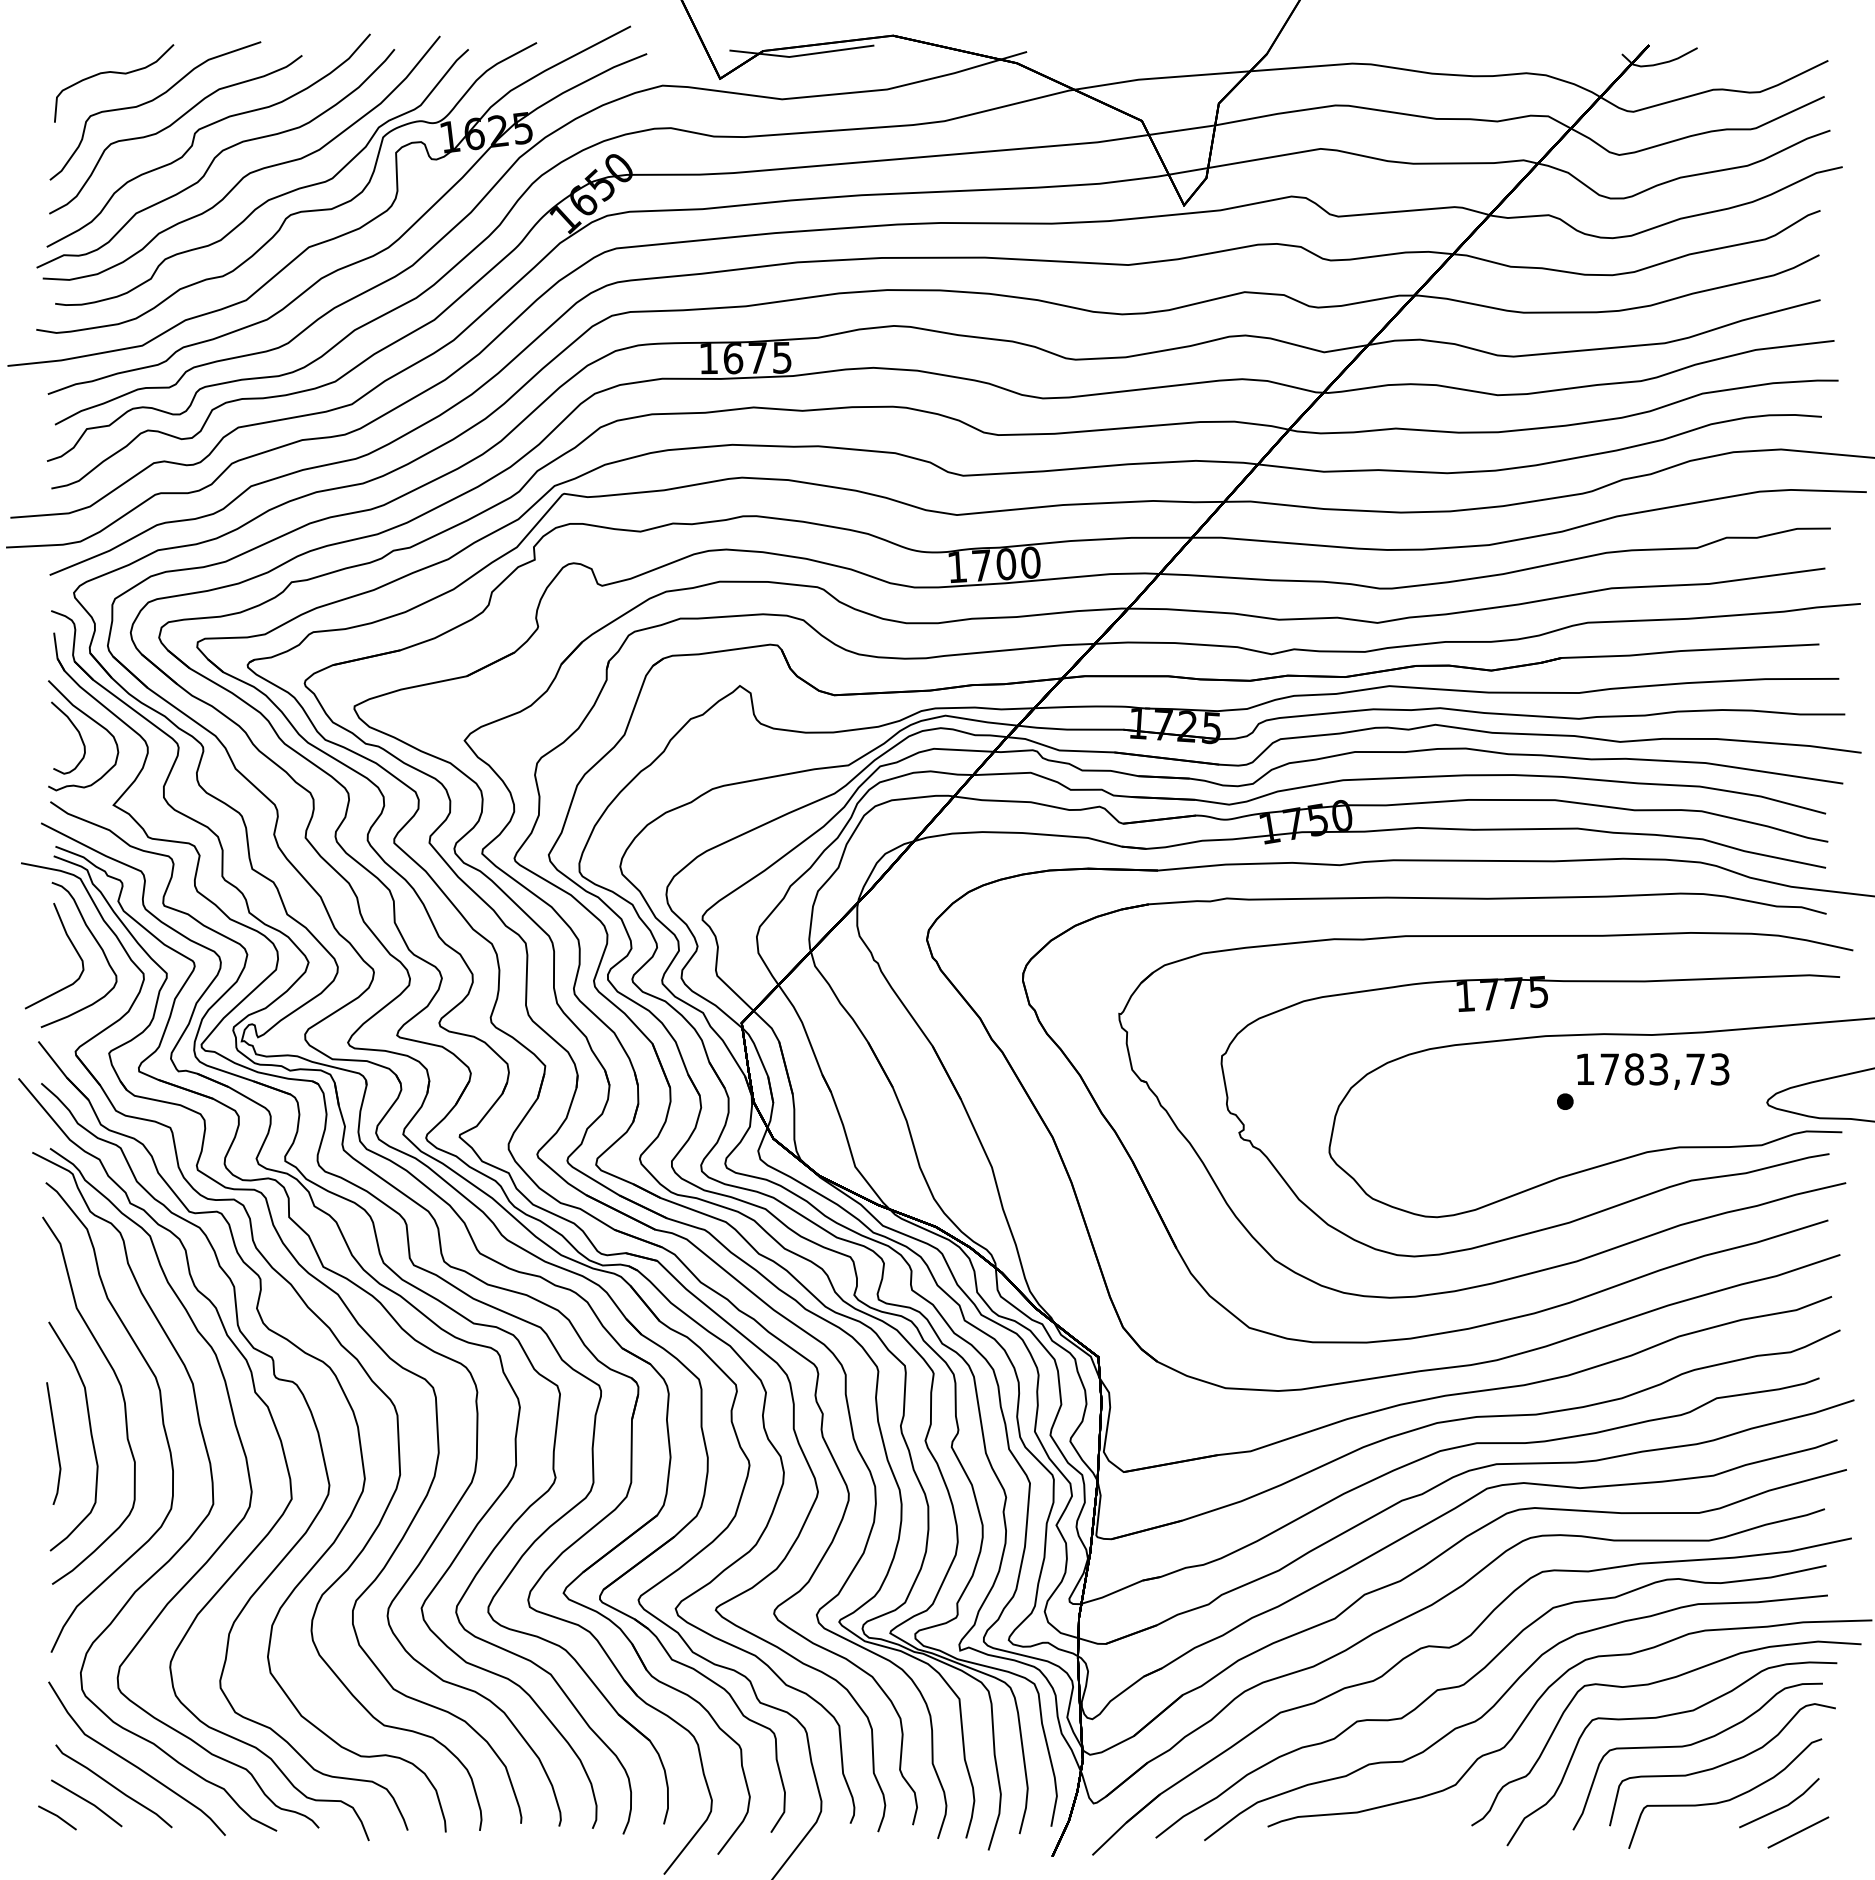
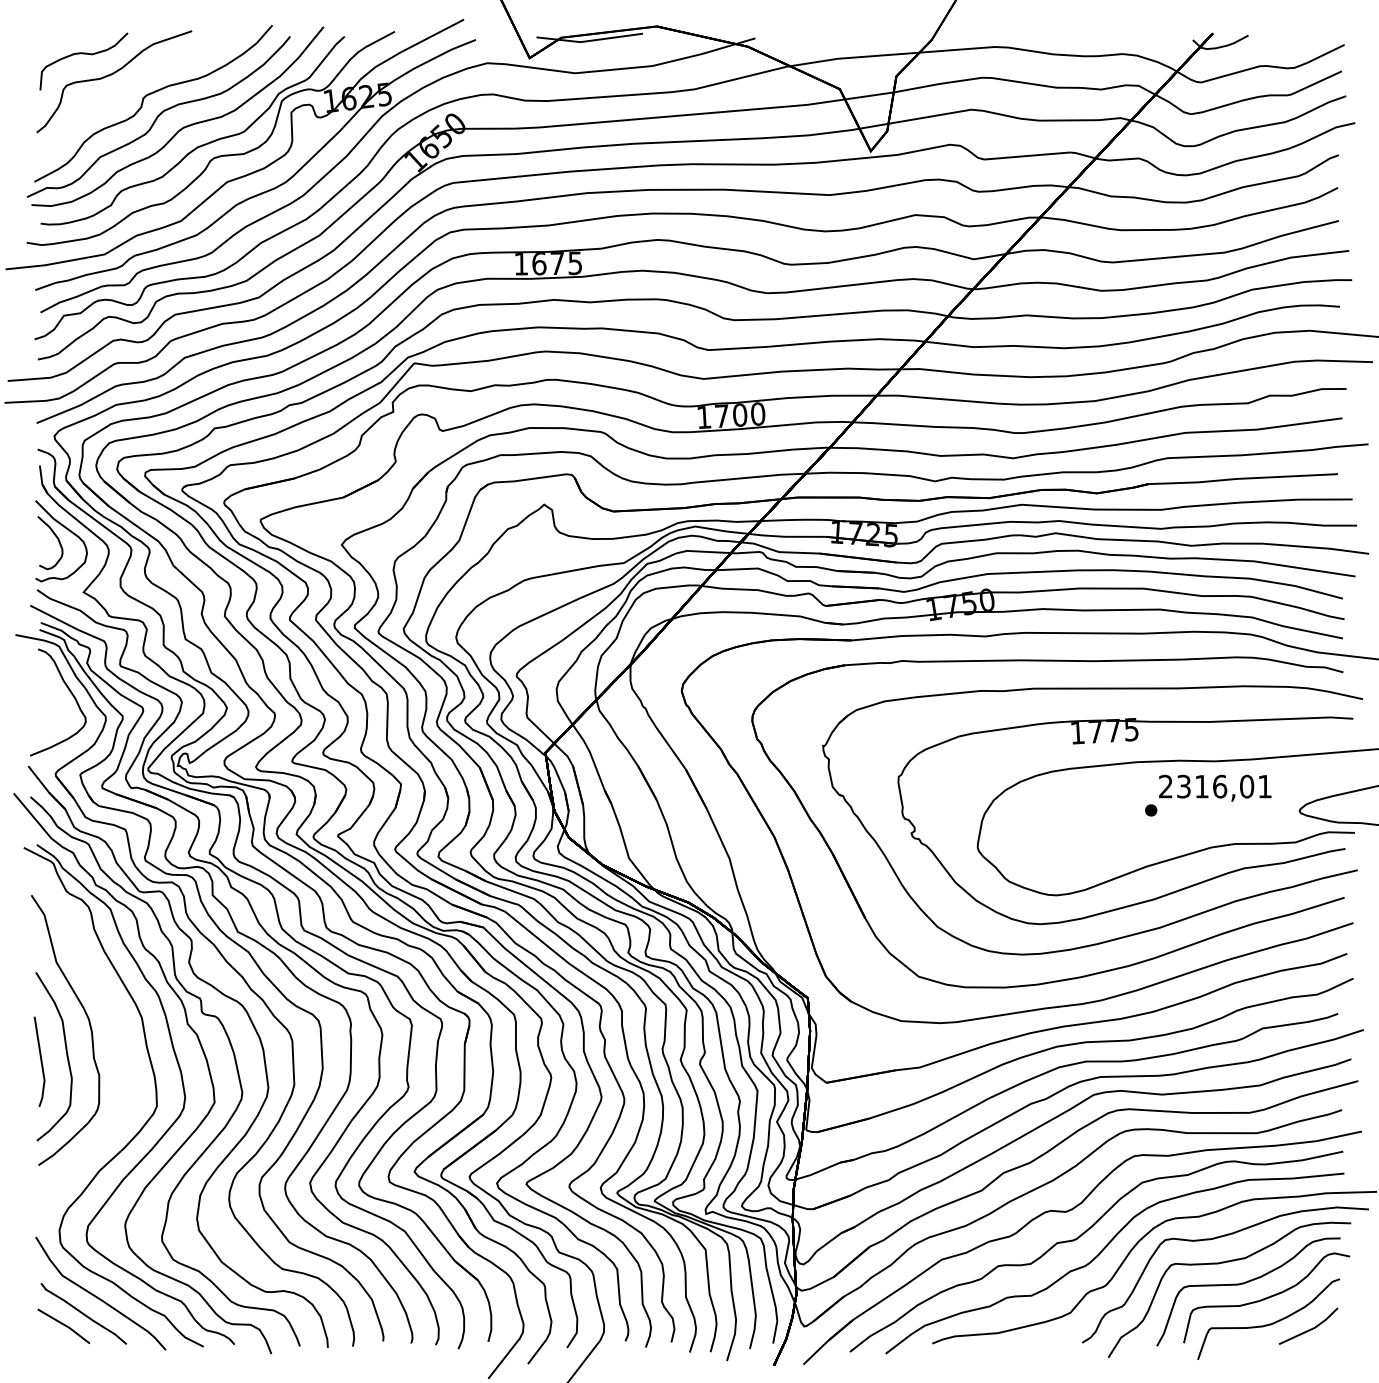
curve: (169, 127) -> (124, 93), removed
curve: (72, 946) -> (53, 696), removed
text: (1652, 1069) -> (1215, 786), 1783,73 -> 2316,01
curve: (160, 1407) -> (118, 1035), removed
line: (57, 1817) -> (42, 1336), removed
line: (1798, 1832) -> (1322, 1347), removed

